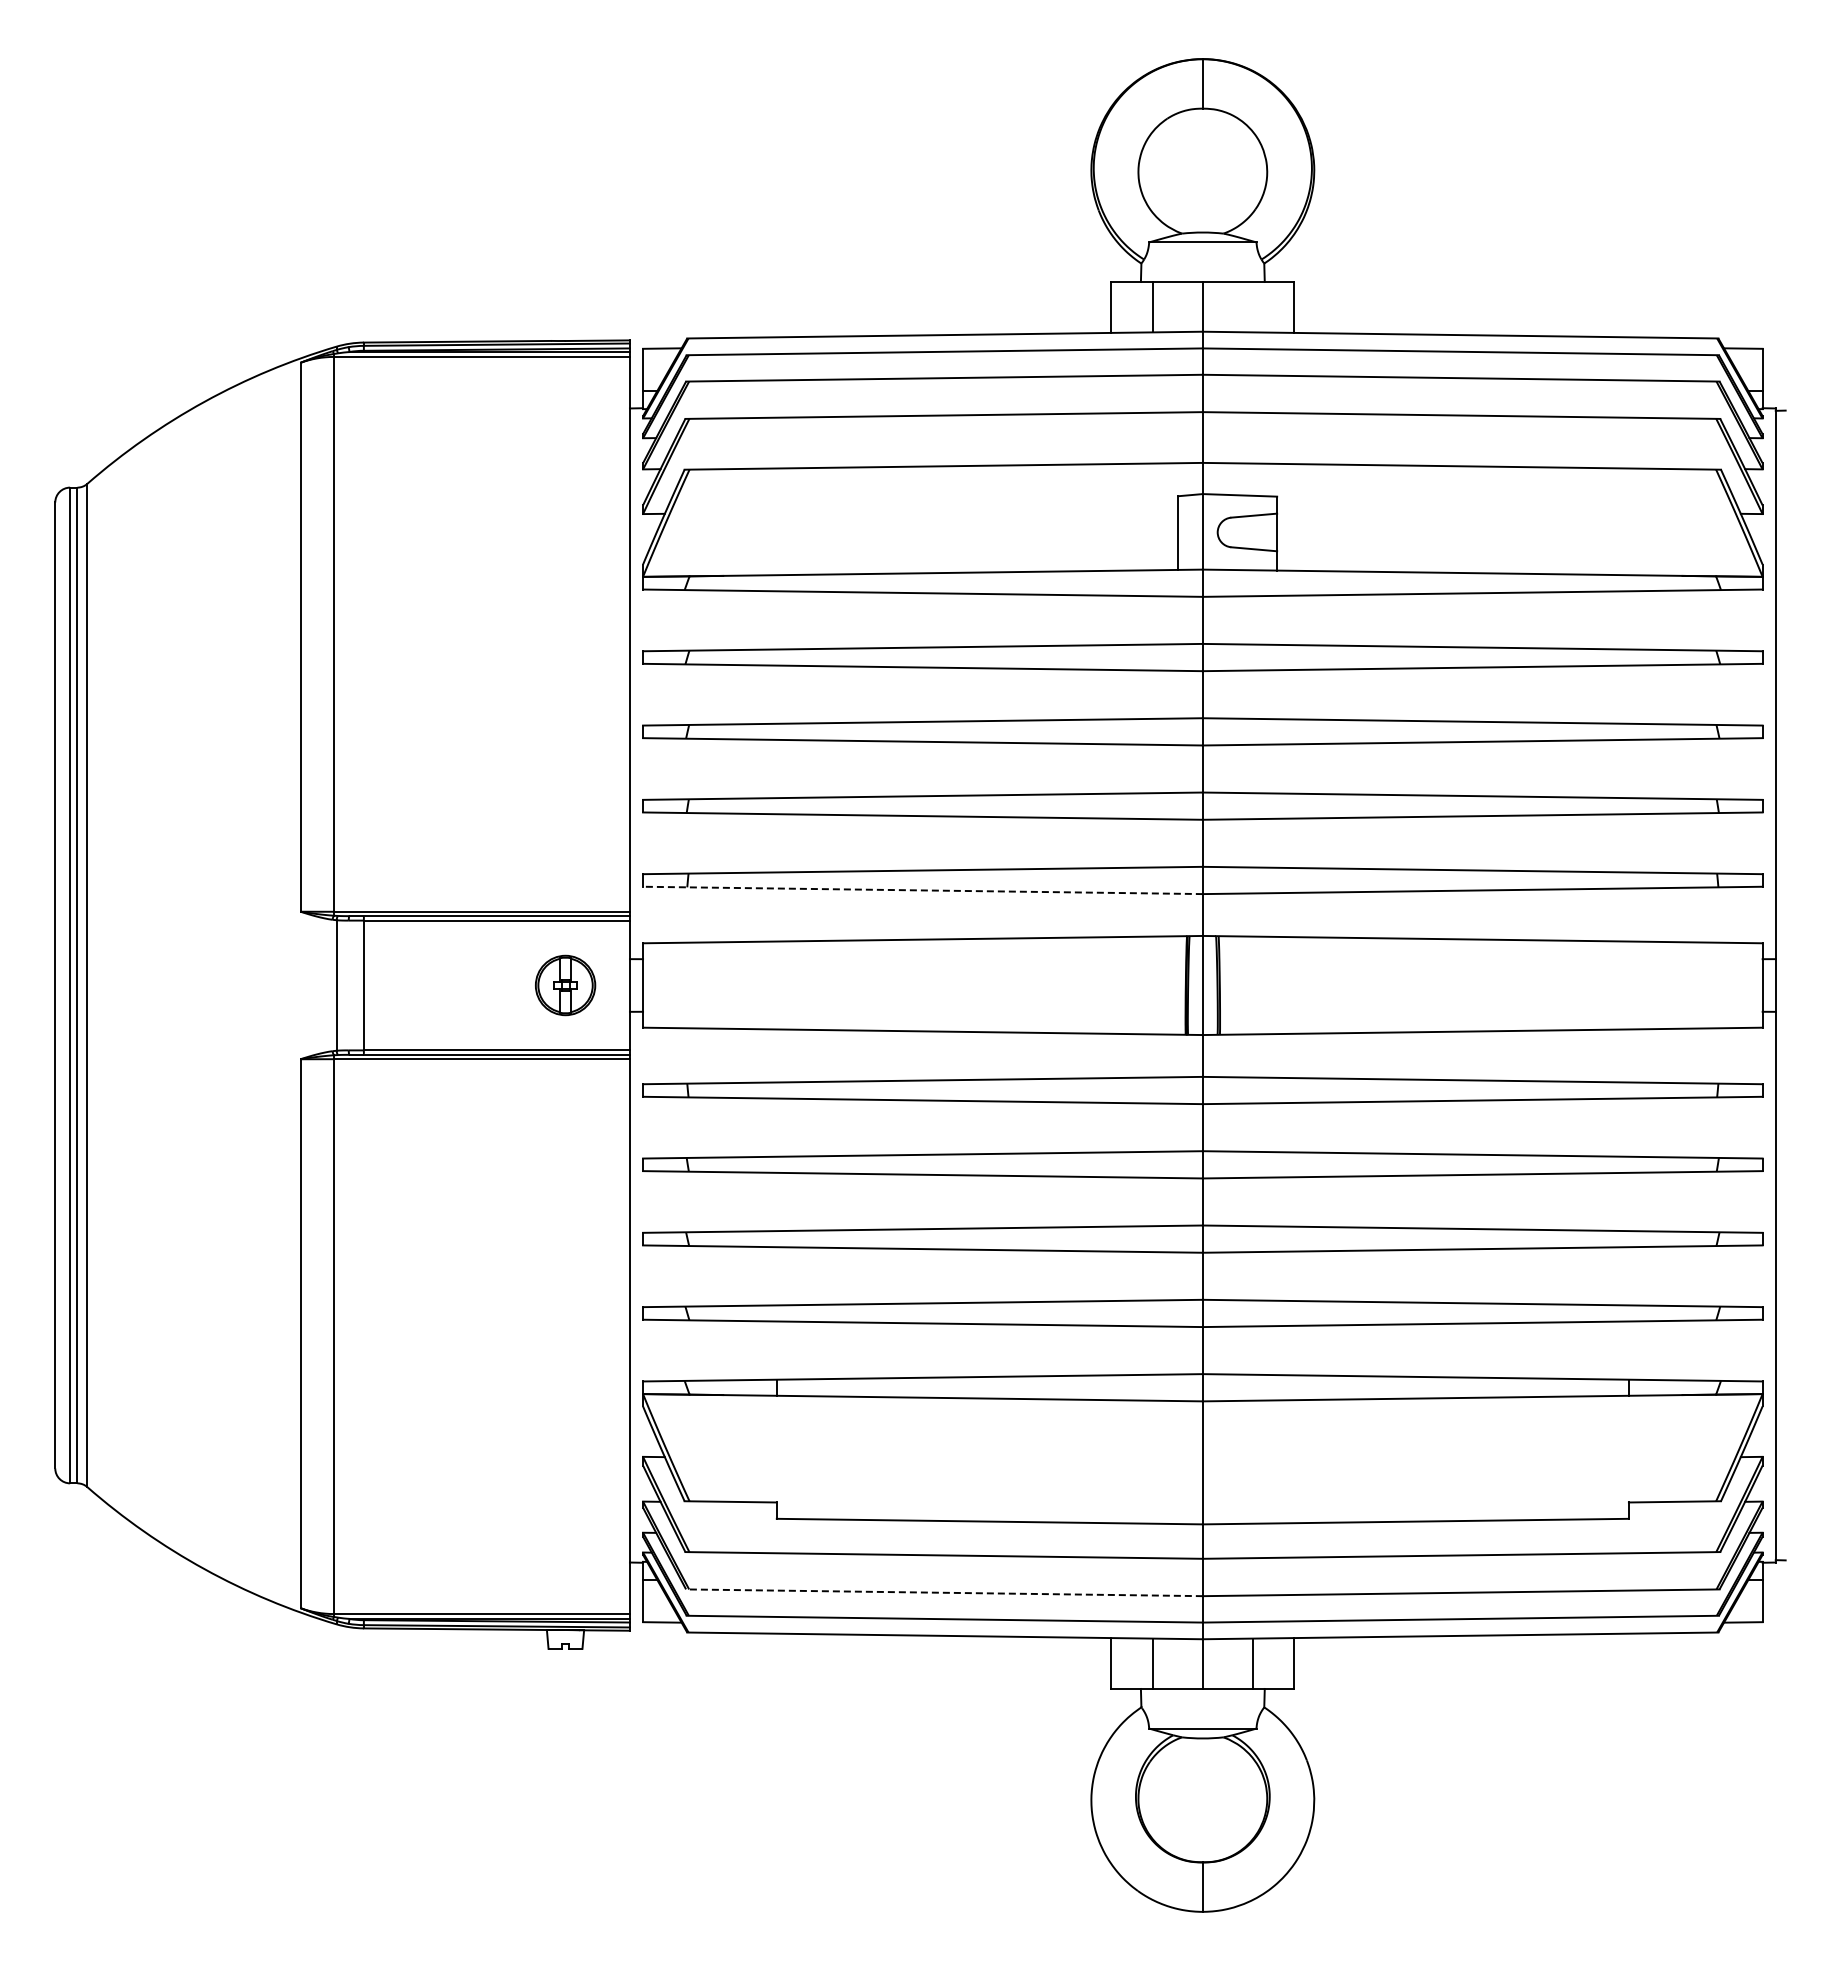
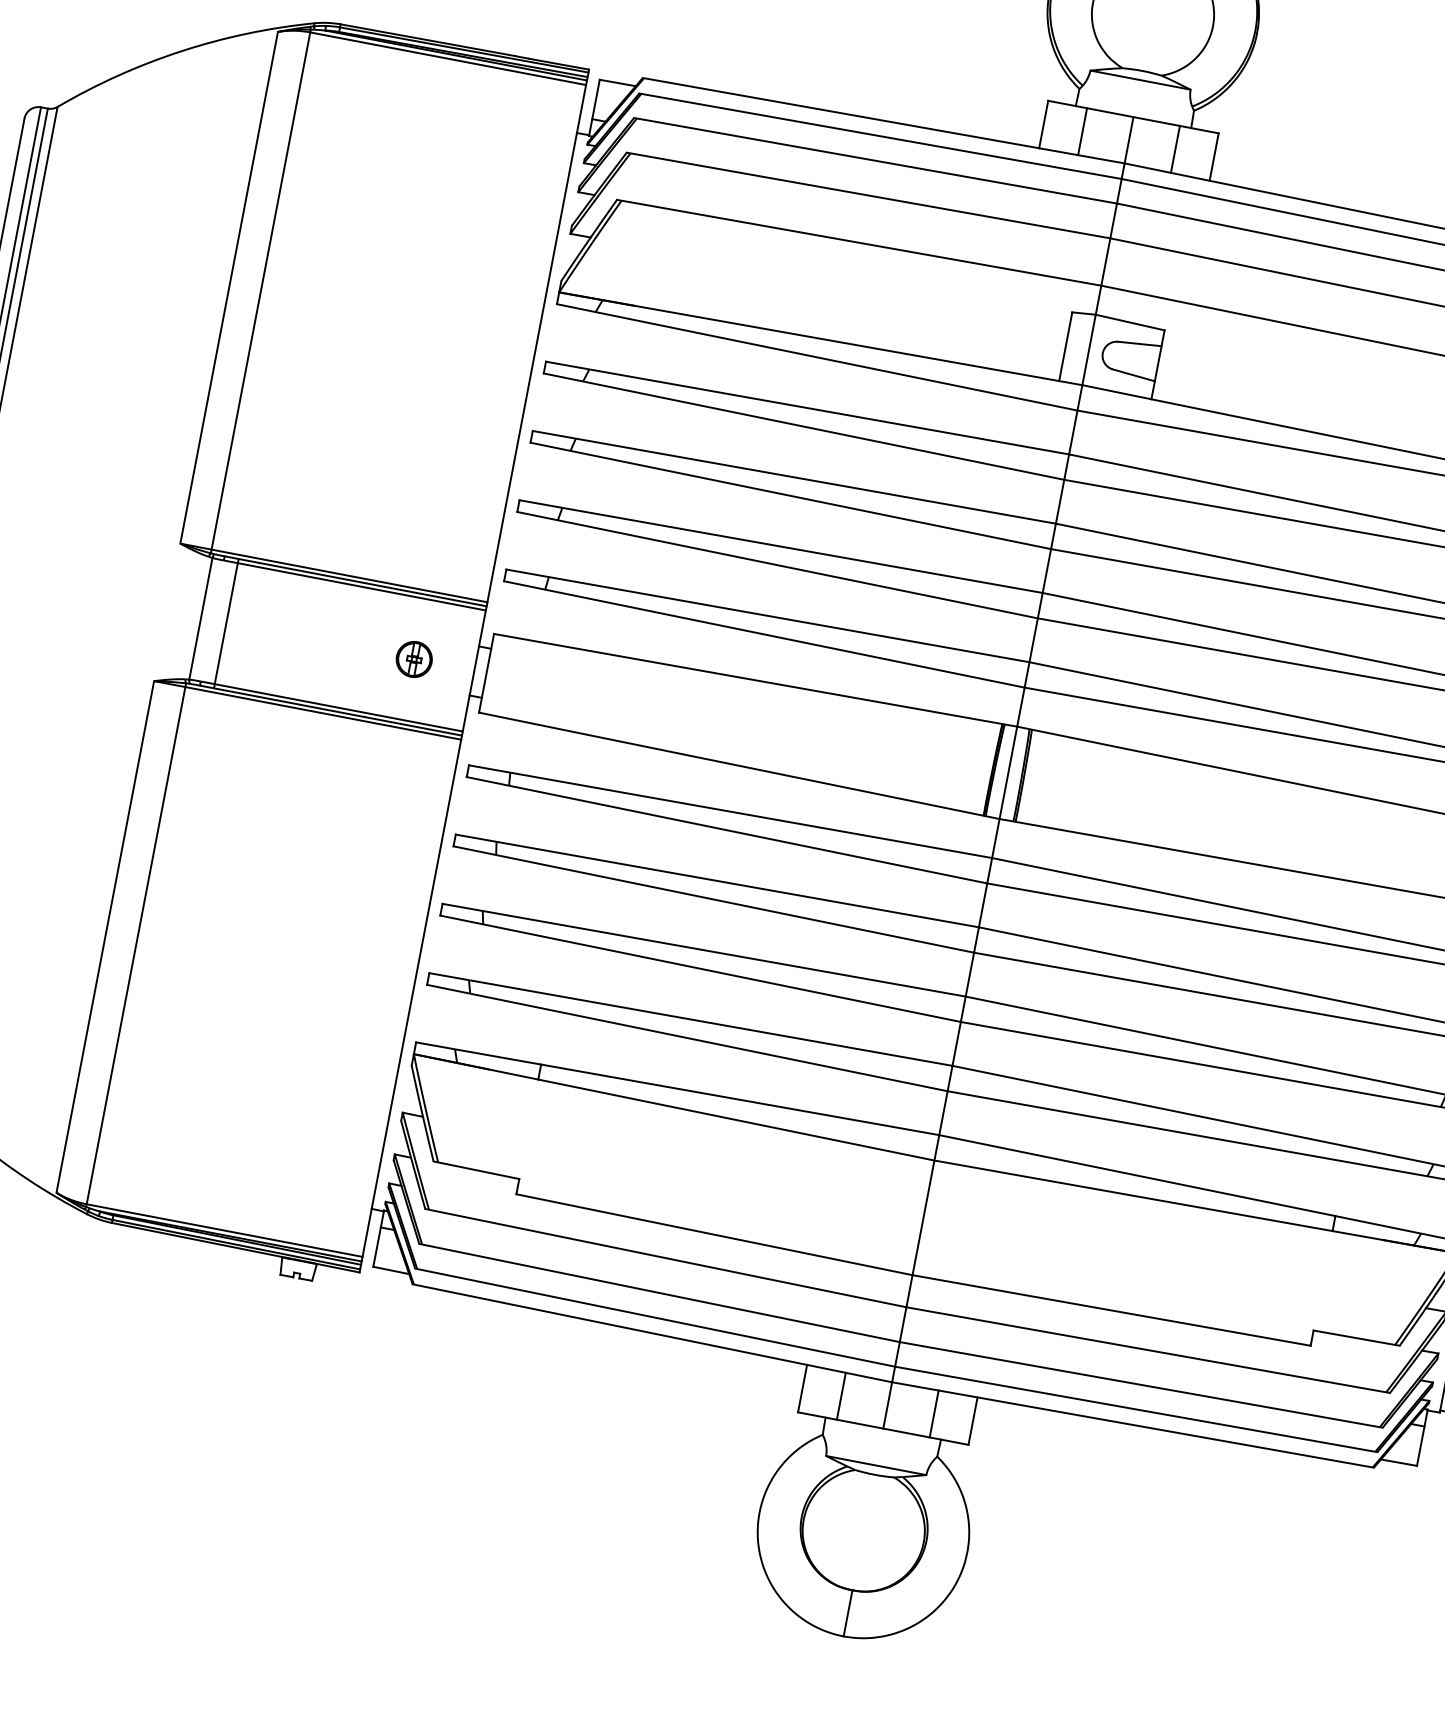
line: (1252, 307) -> (1175, 149), added
line: (922, 890) -> (763, 634), dashed -> solid
part: (565, 985) -> (414, 659), size x0.62
line: (943, 1592) -> (658, 1292), dashed -> solid

